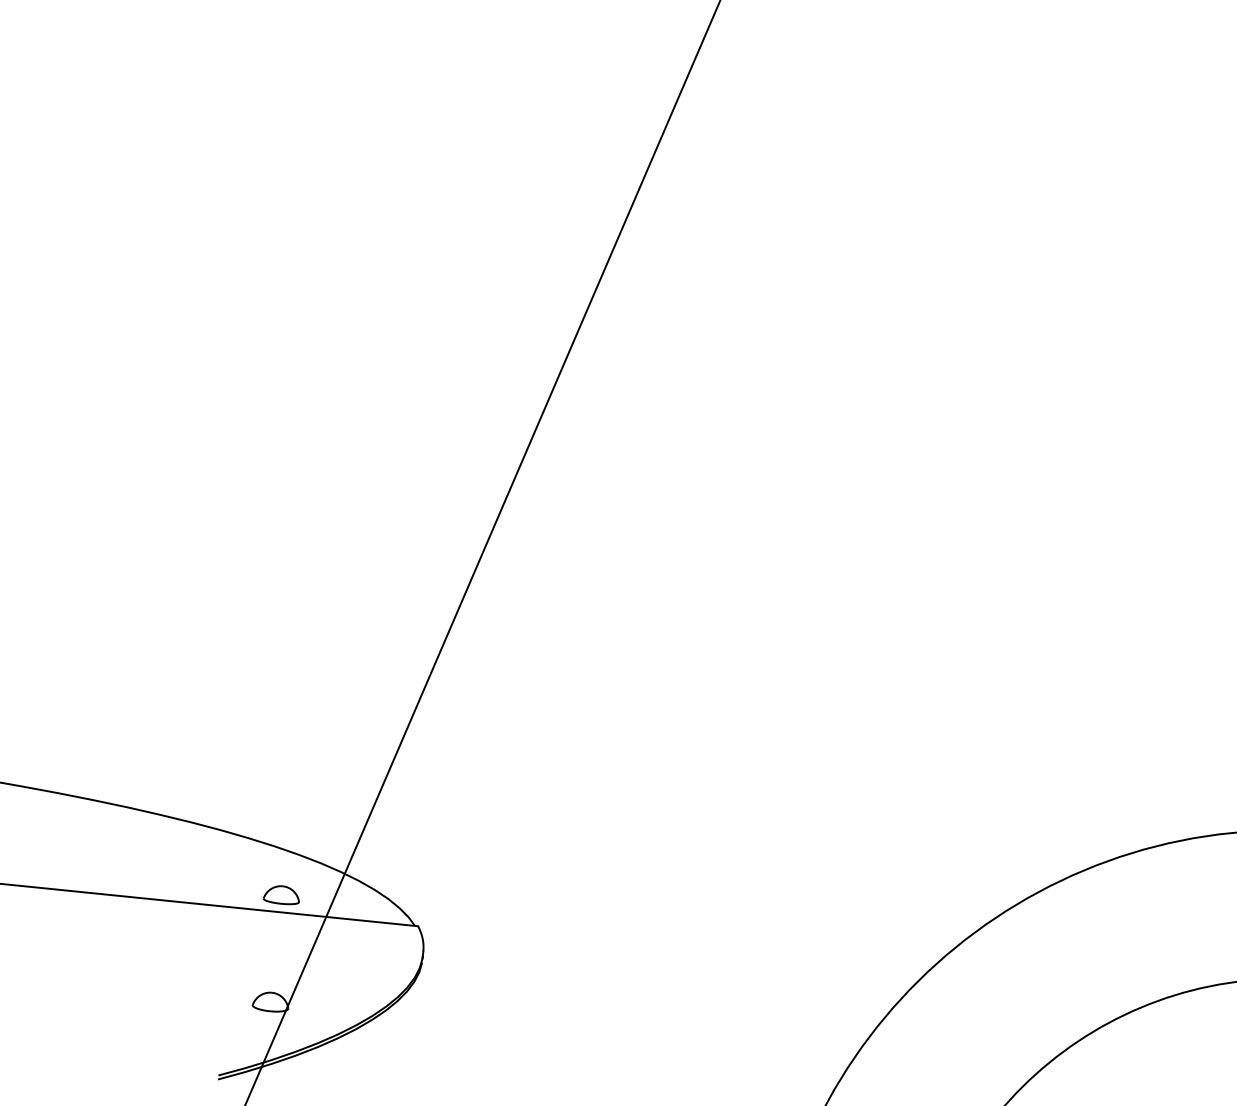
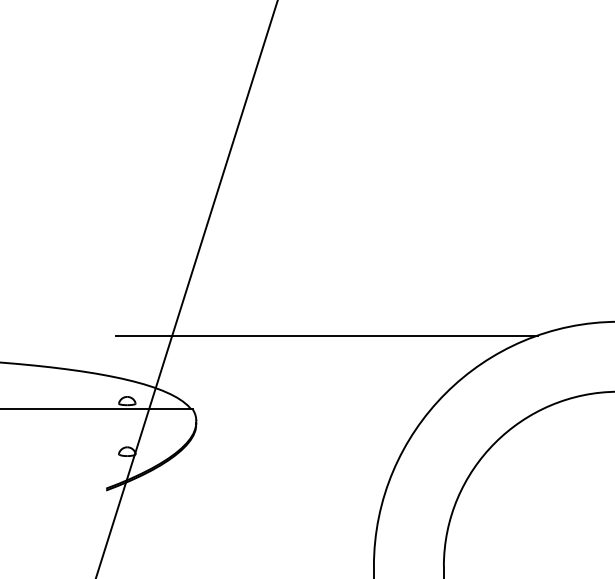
line: (716, 799) -> (326, 335), added

